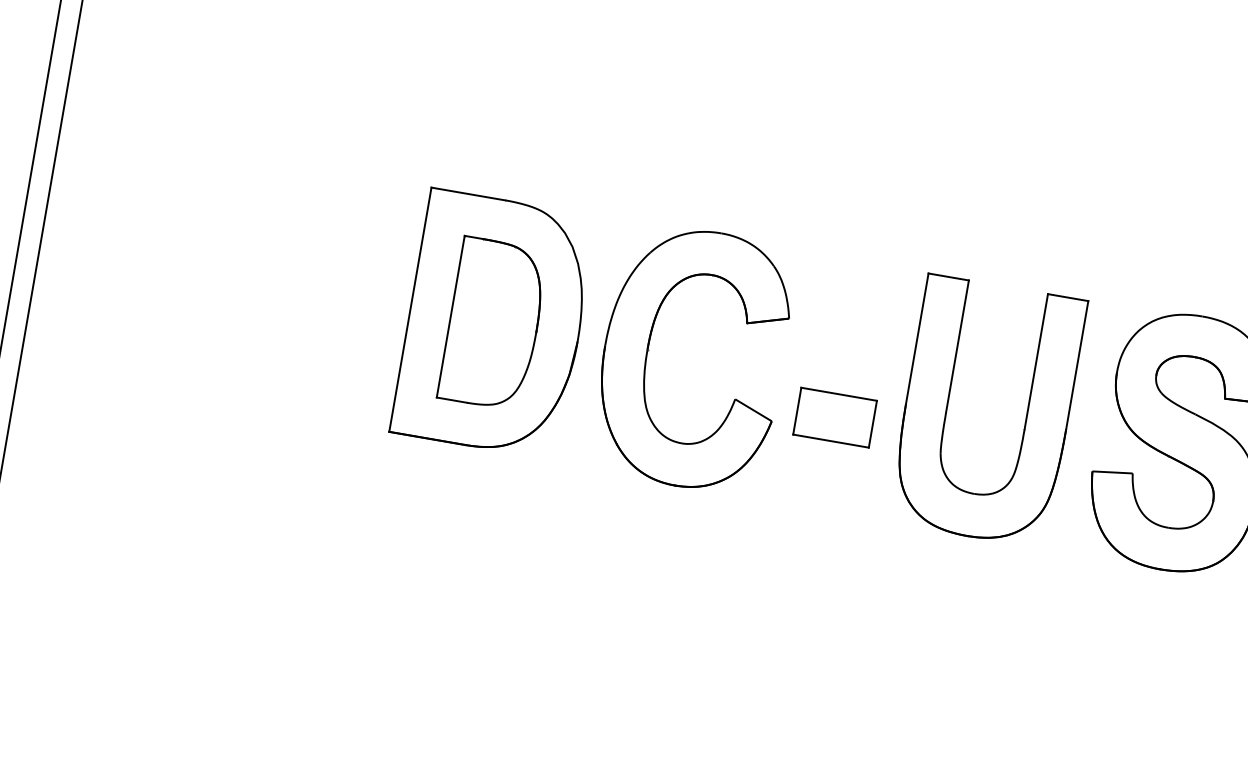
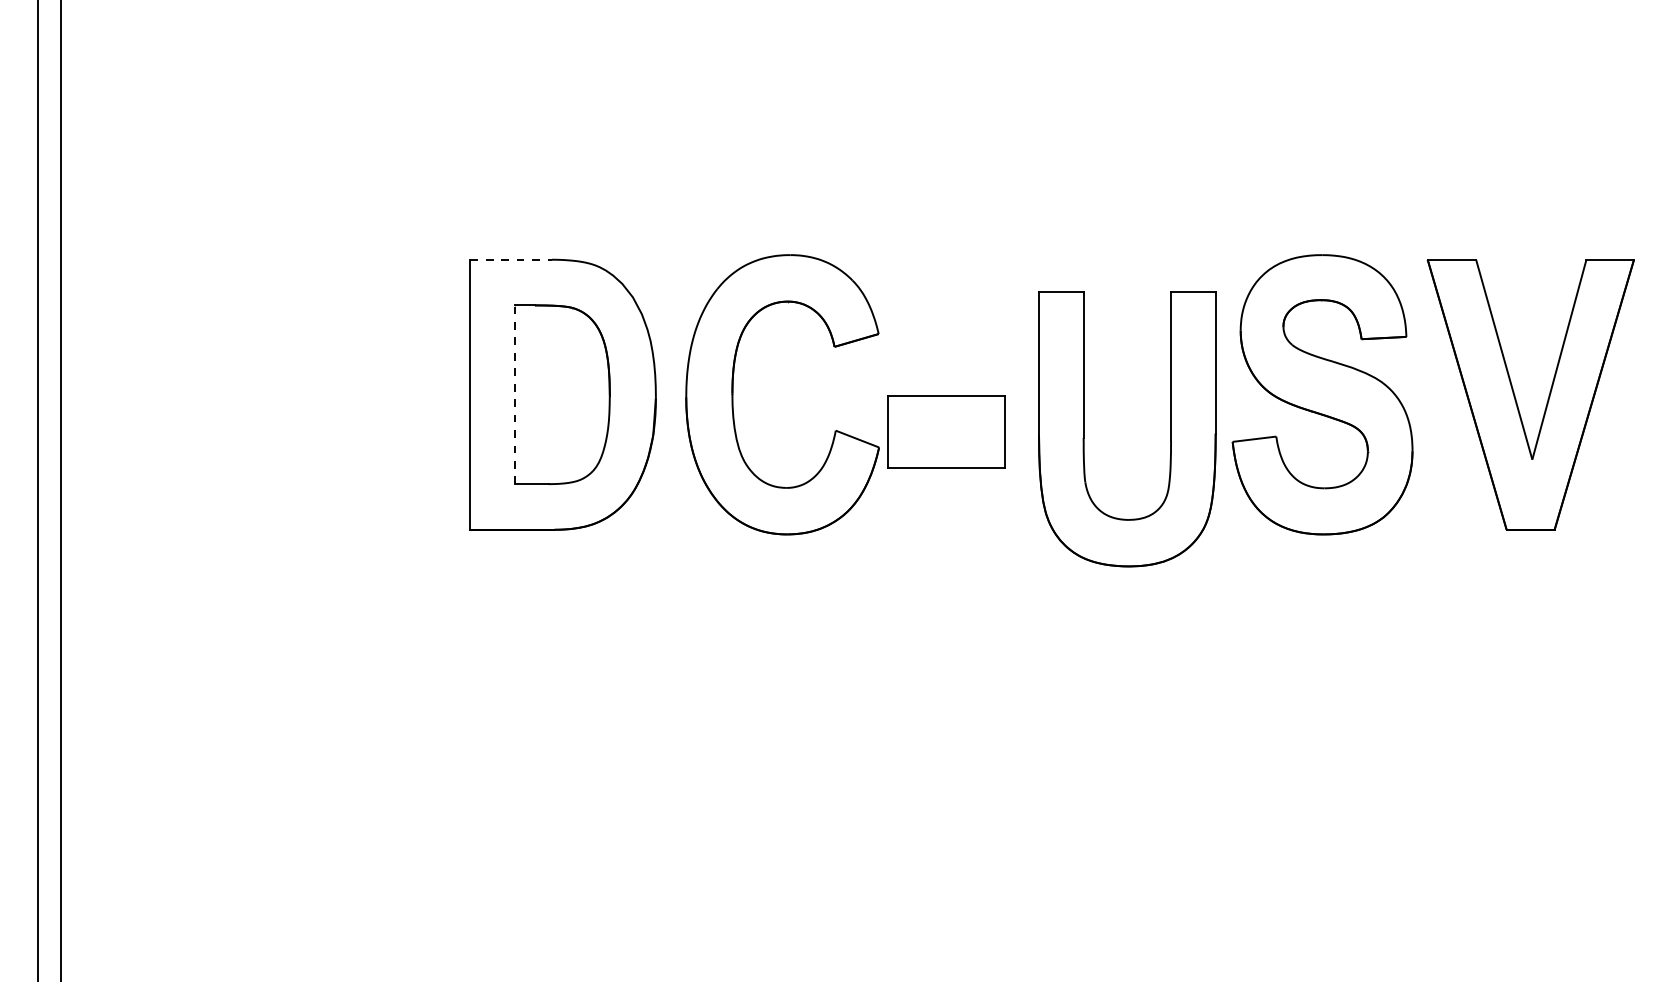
line: (468, 193) -> (511, 259), solid -> dashed
line: (451, 316) -> (515, 394), solid -> dashed
part: (948, 405) -> (1084, 429), moved
part: (835, 417) -> (946, 431), size x1.4

